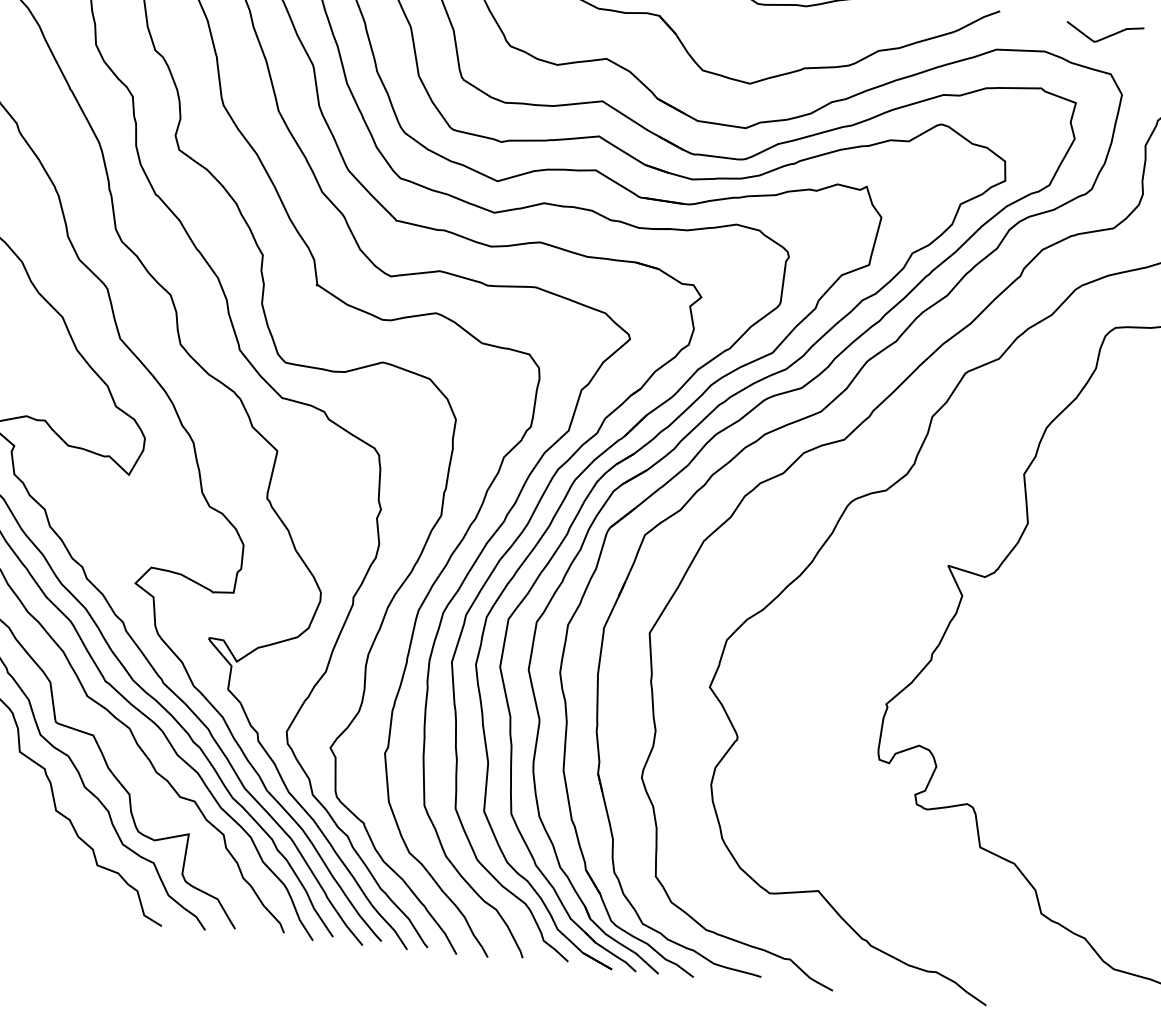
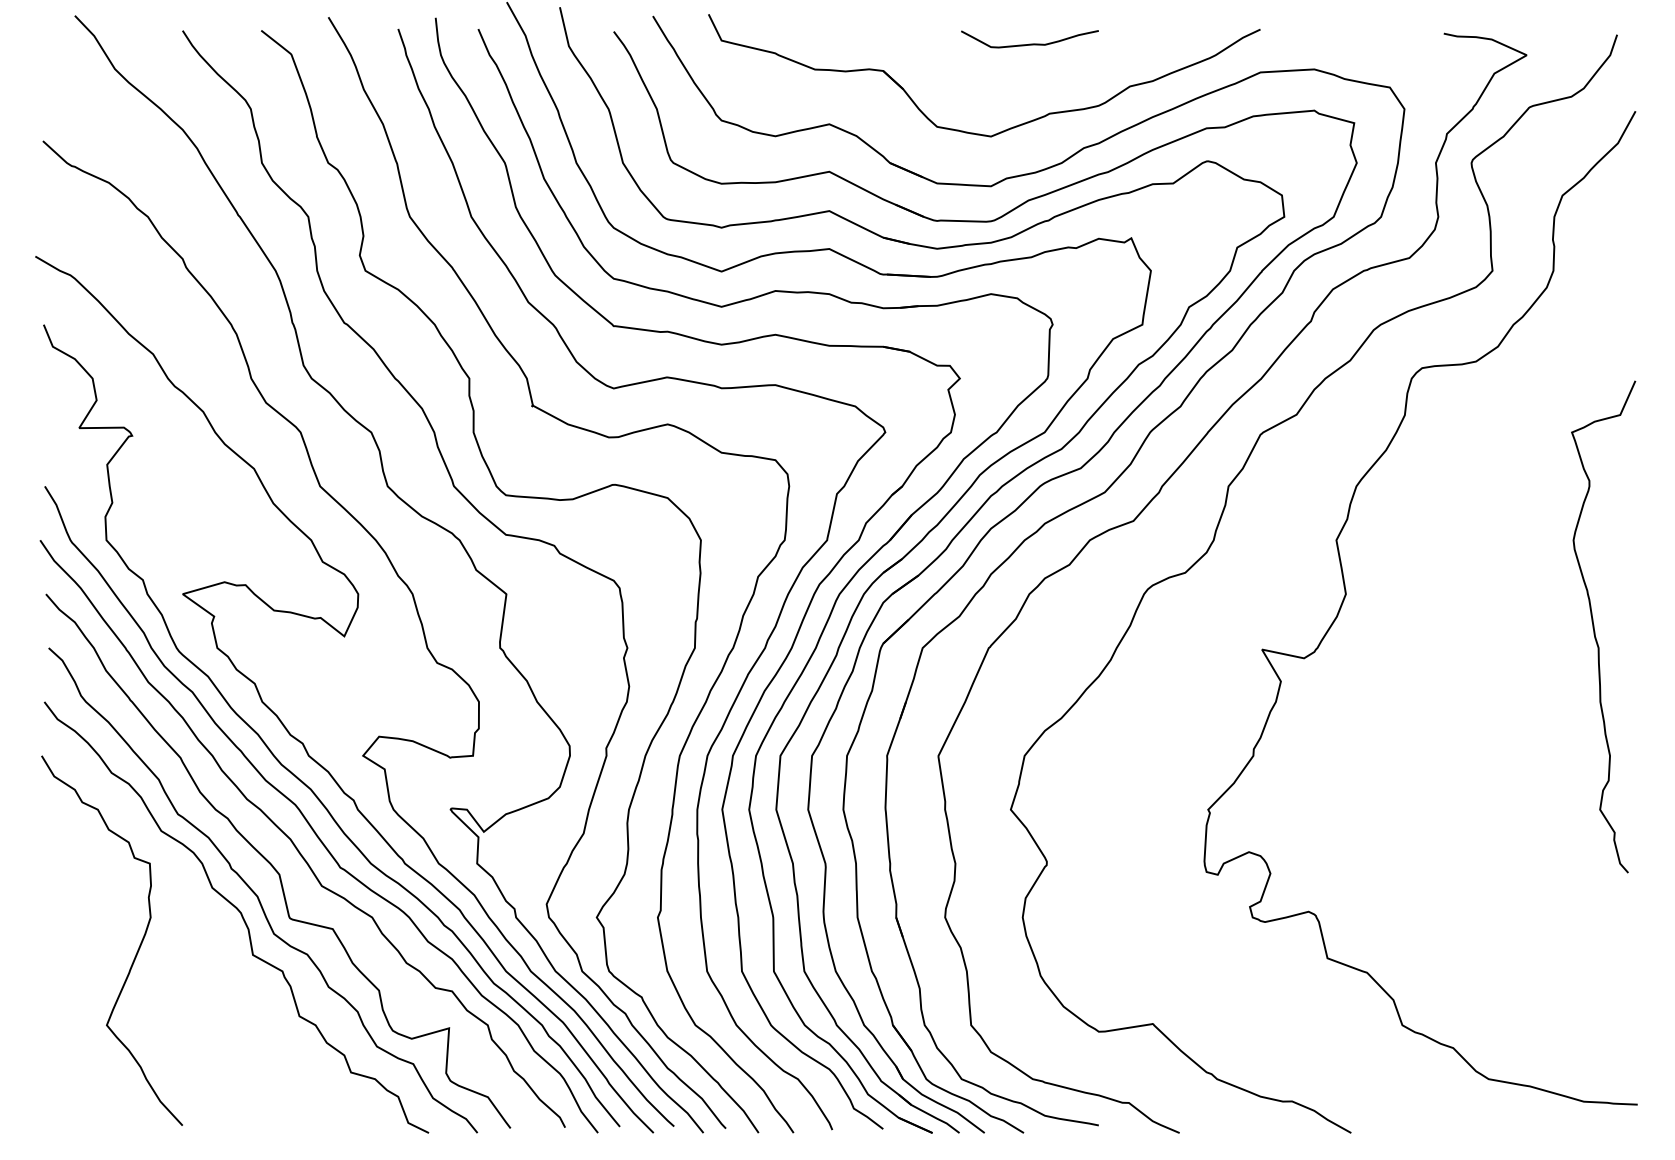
curve: (1105, 36) -> (1380, 46), removed

